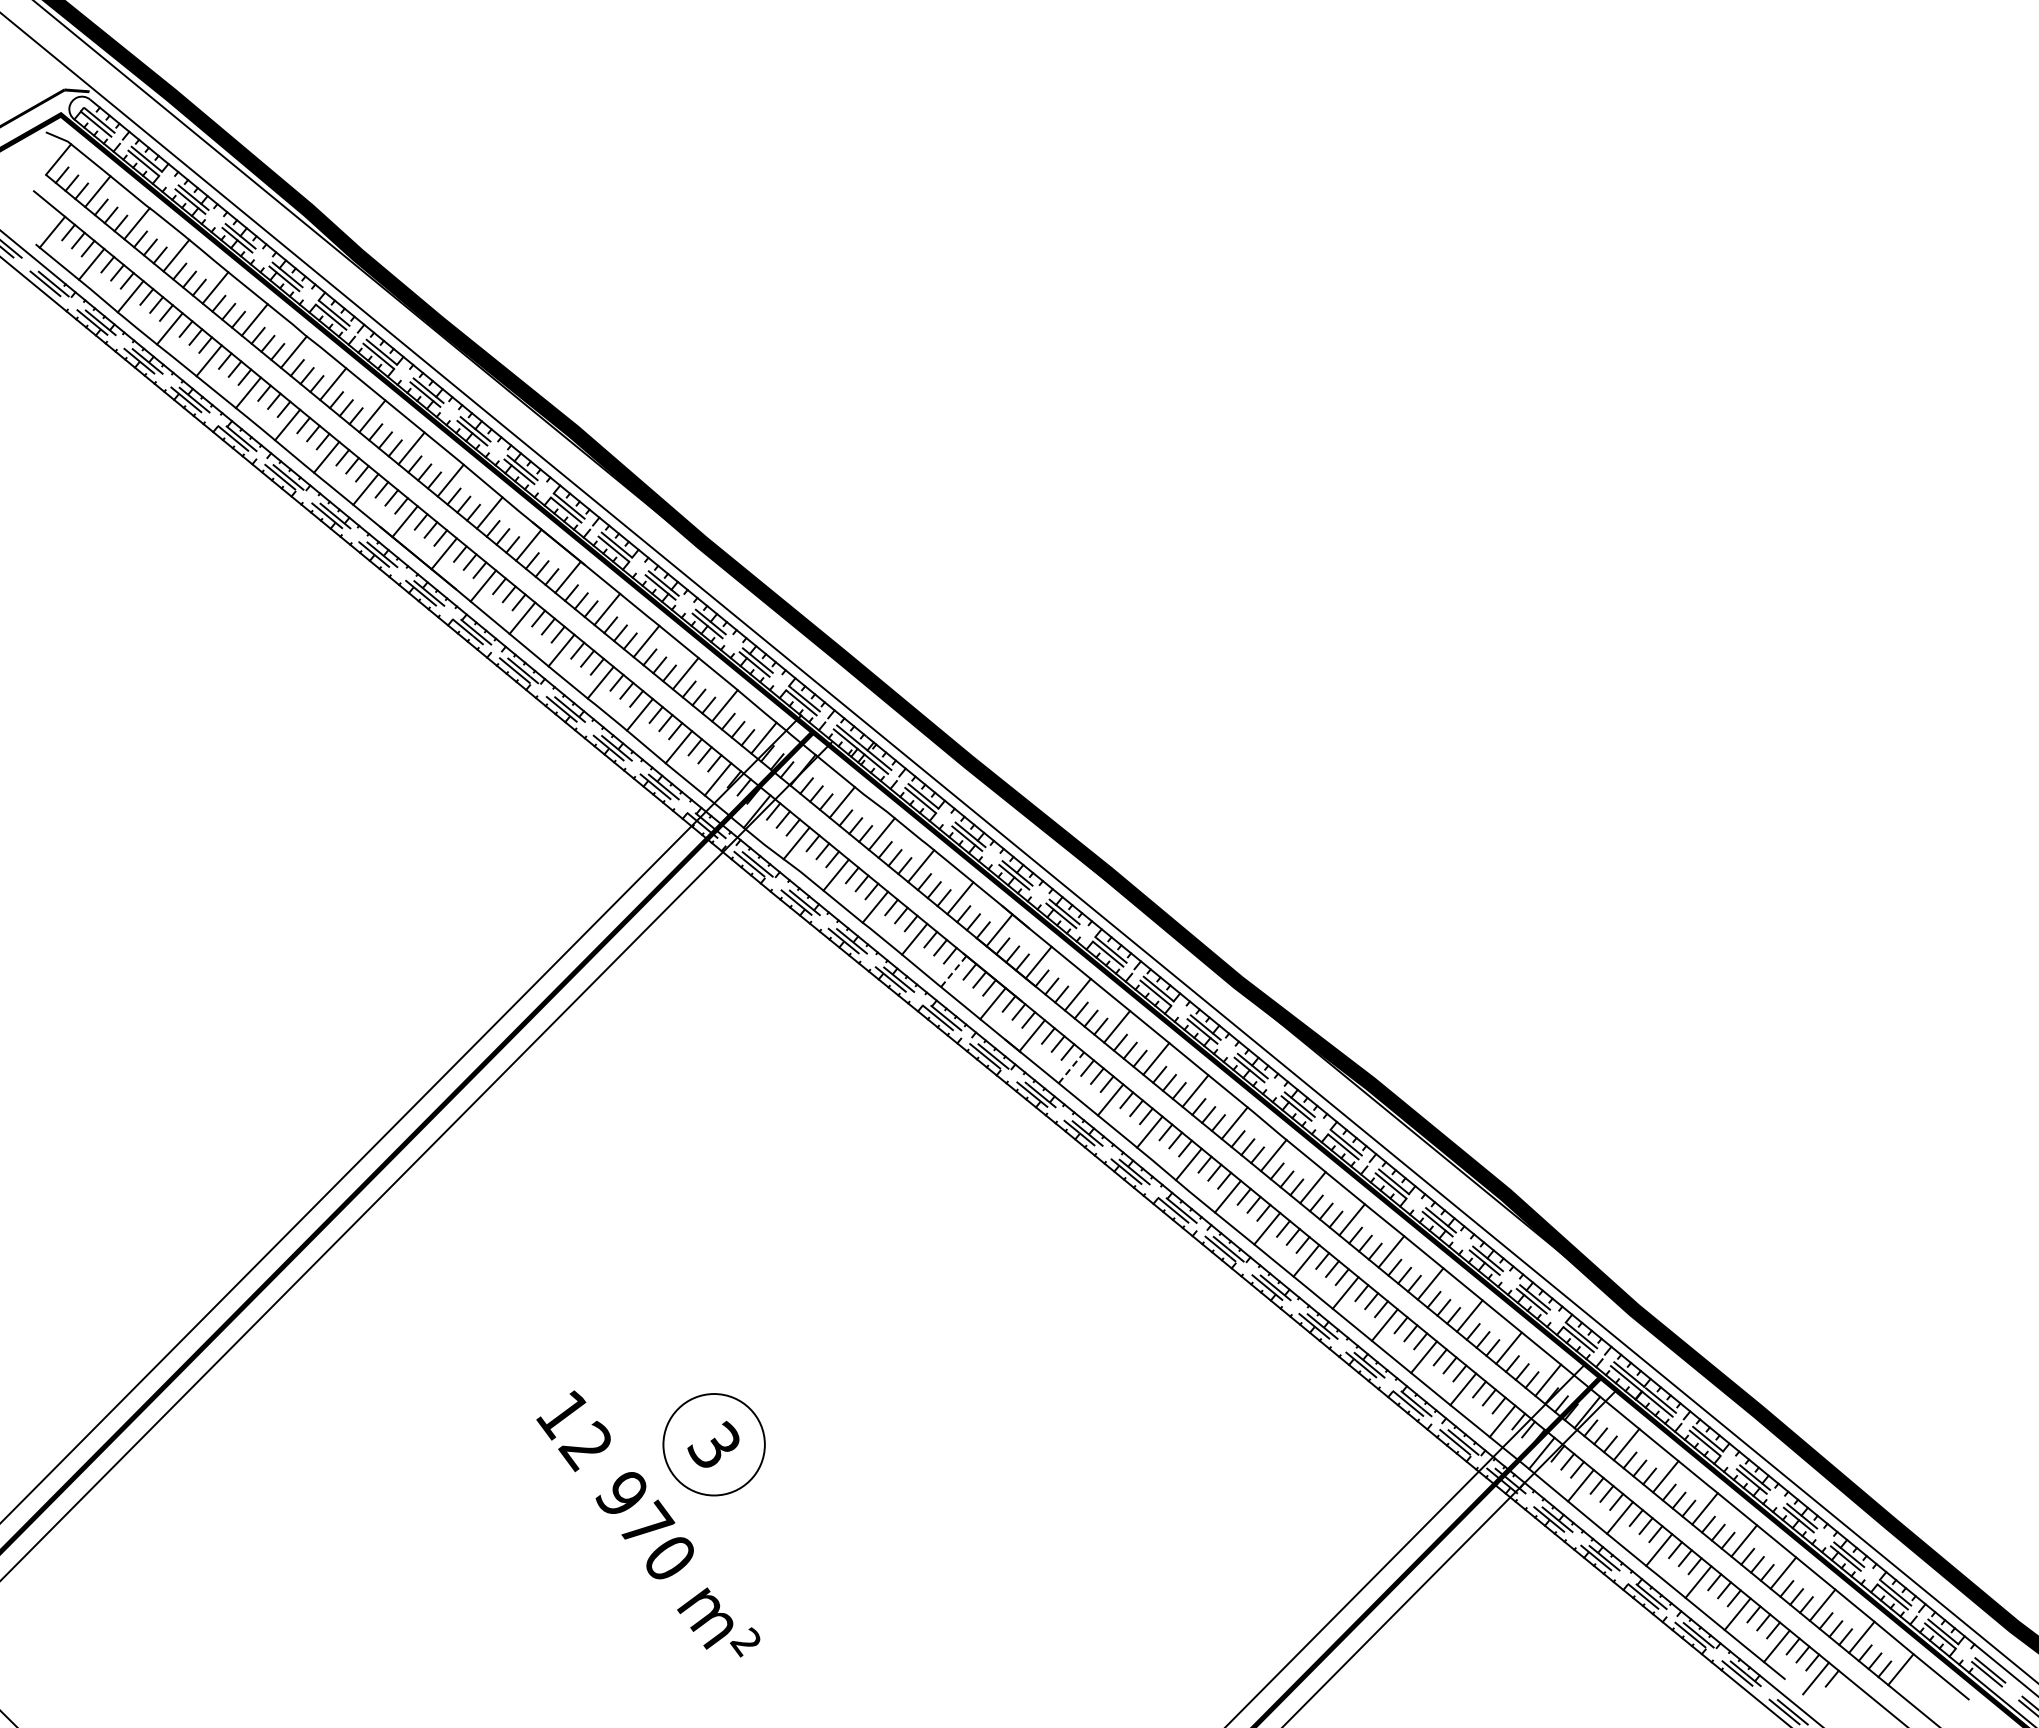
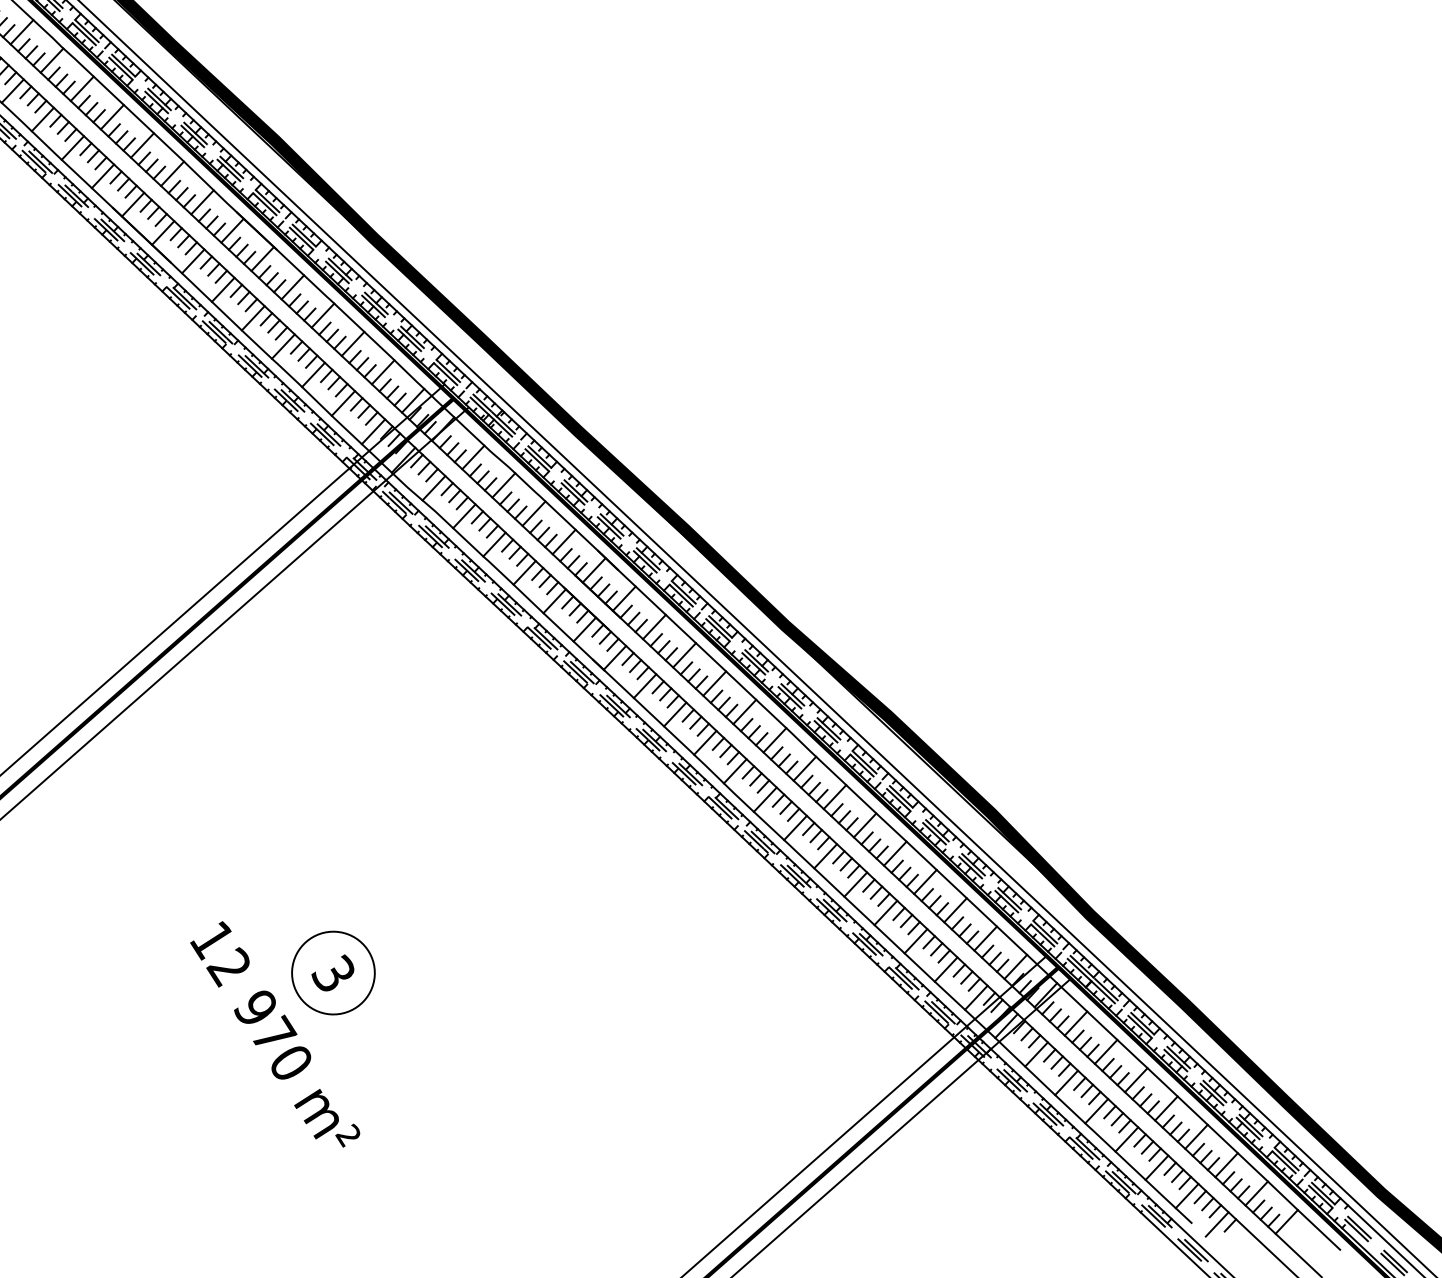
line: (954, 971) -> (555, 601), dashed -> solid
line: (1071, 1067) -> (645, 685), dashed -> solid

